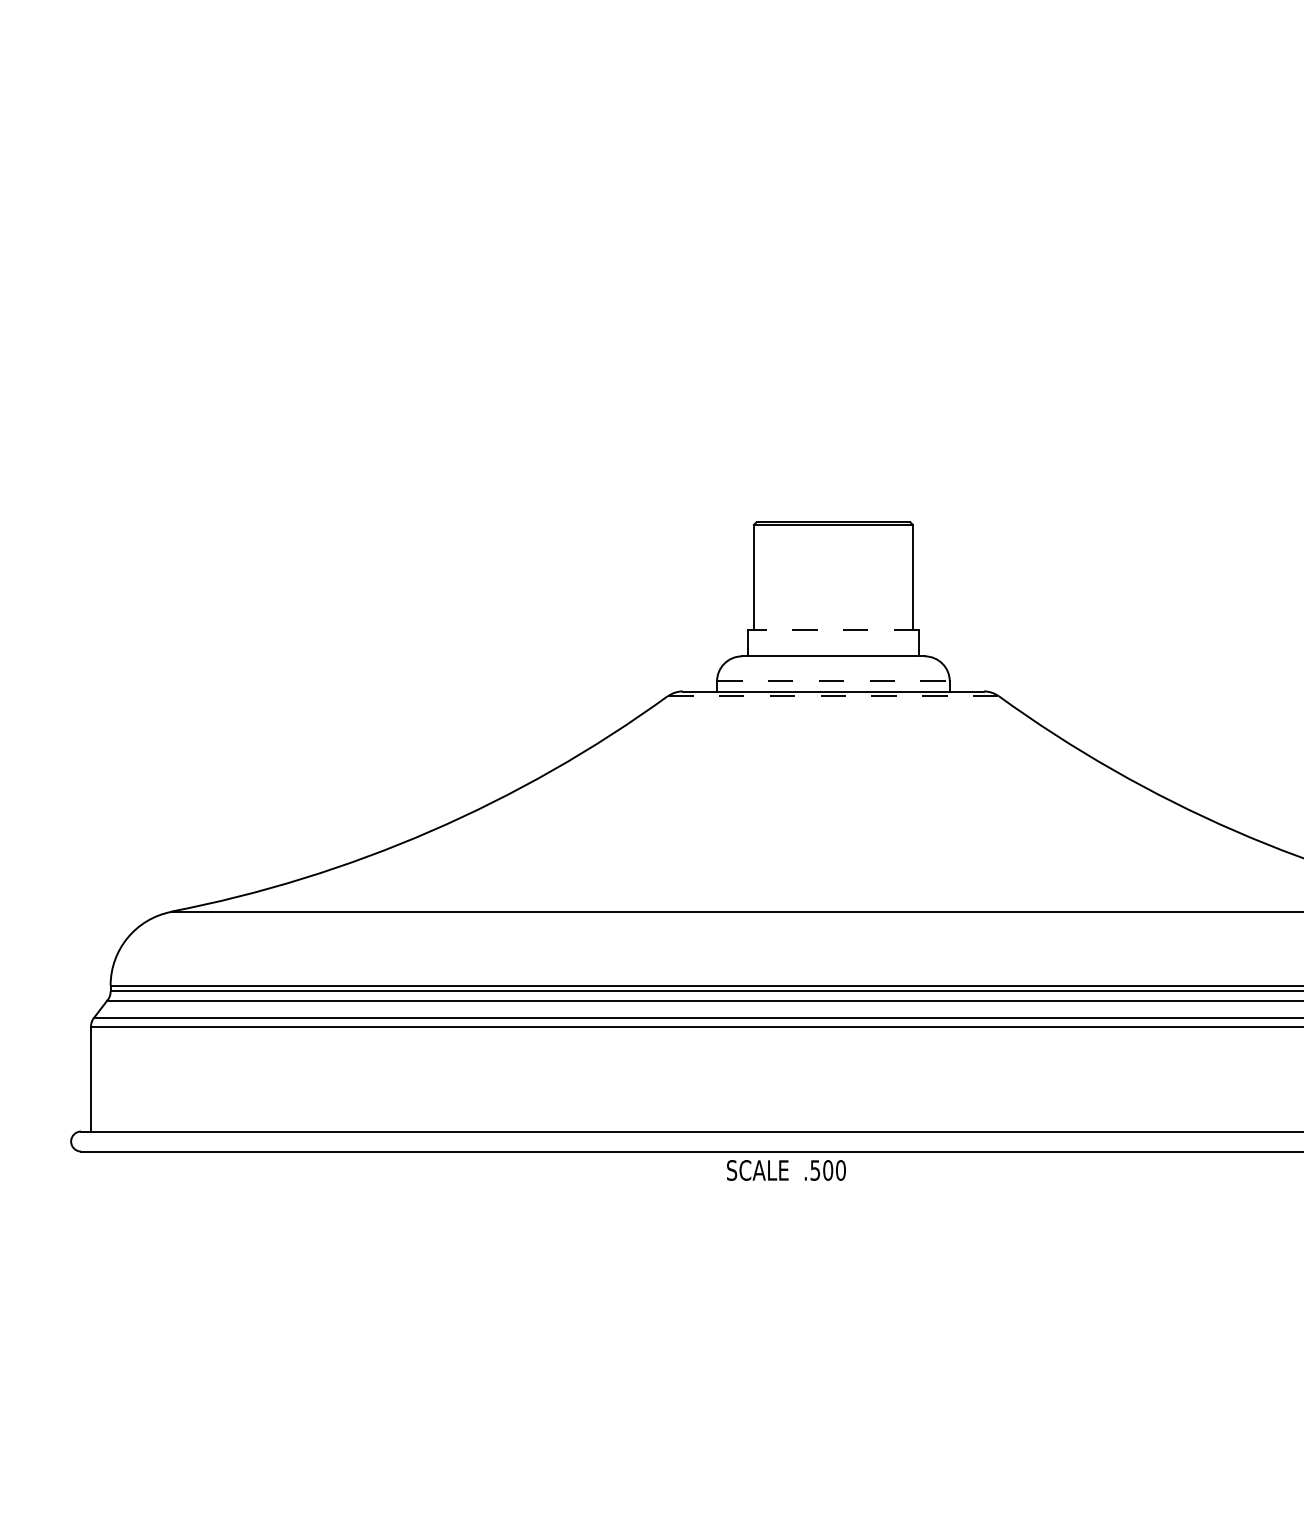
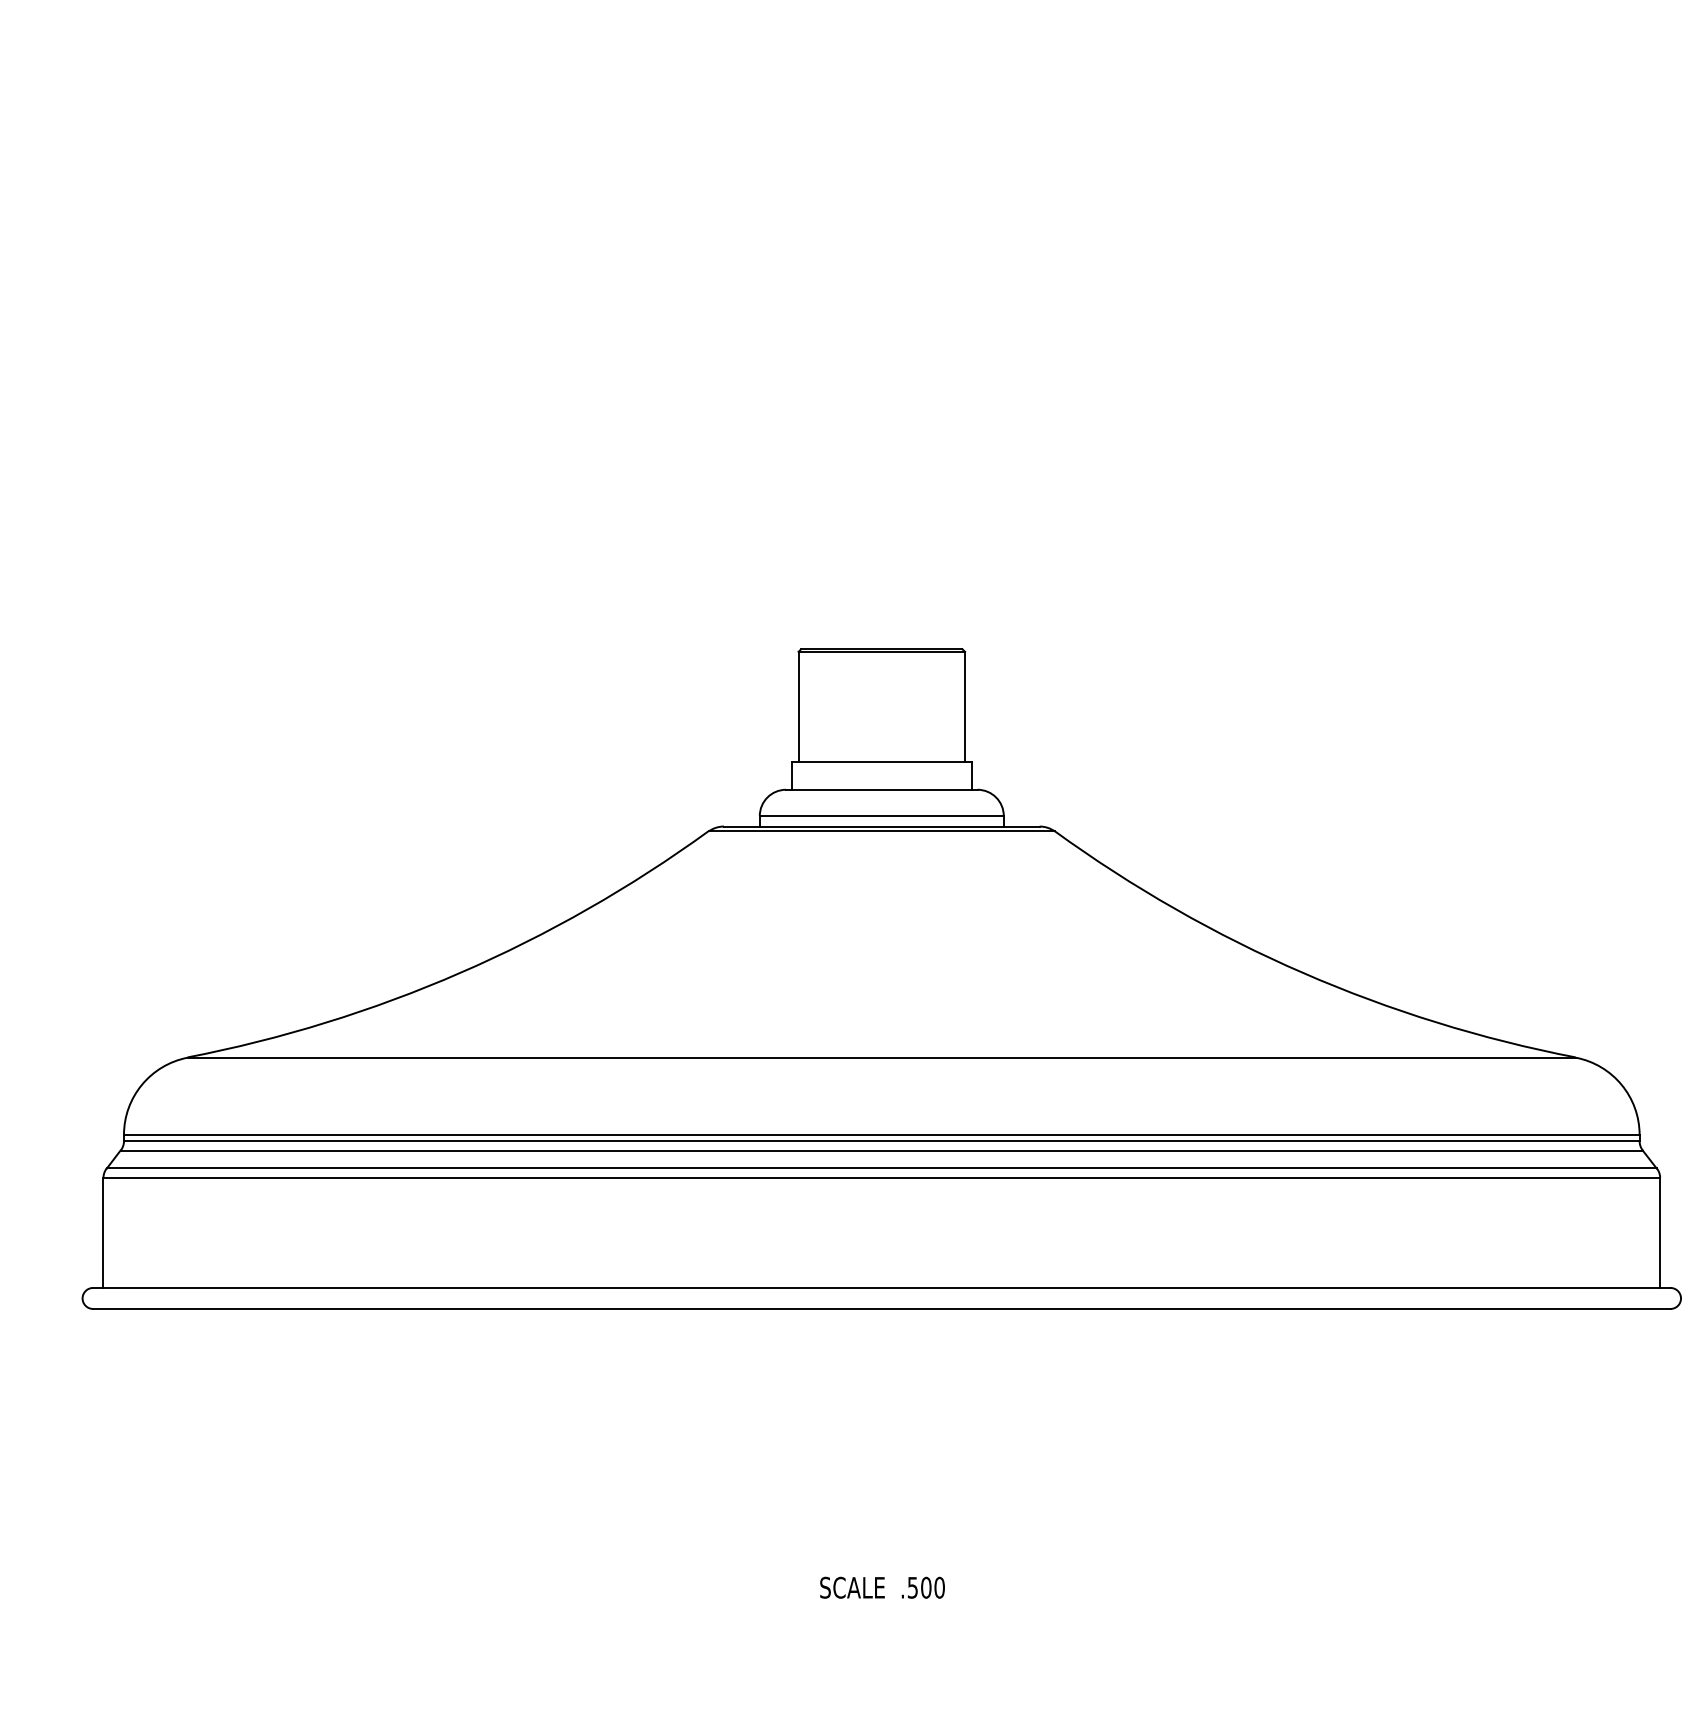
line: (833, 630) -> (881, 762), dashed -> solid
line: (833, 680) -> (881, 815), dashed -> solid
line: (834, 696) -> (882, 831), dashed -> solid
text: (786, 1170) -> (882, 1587), moved

